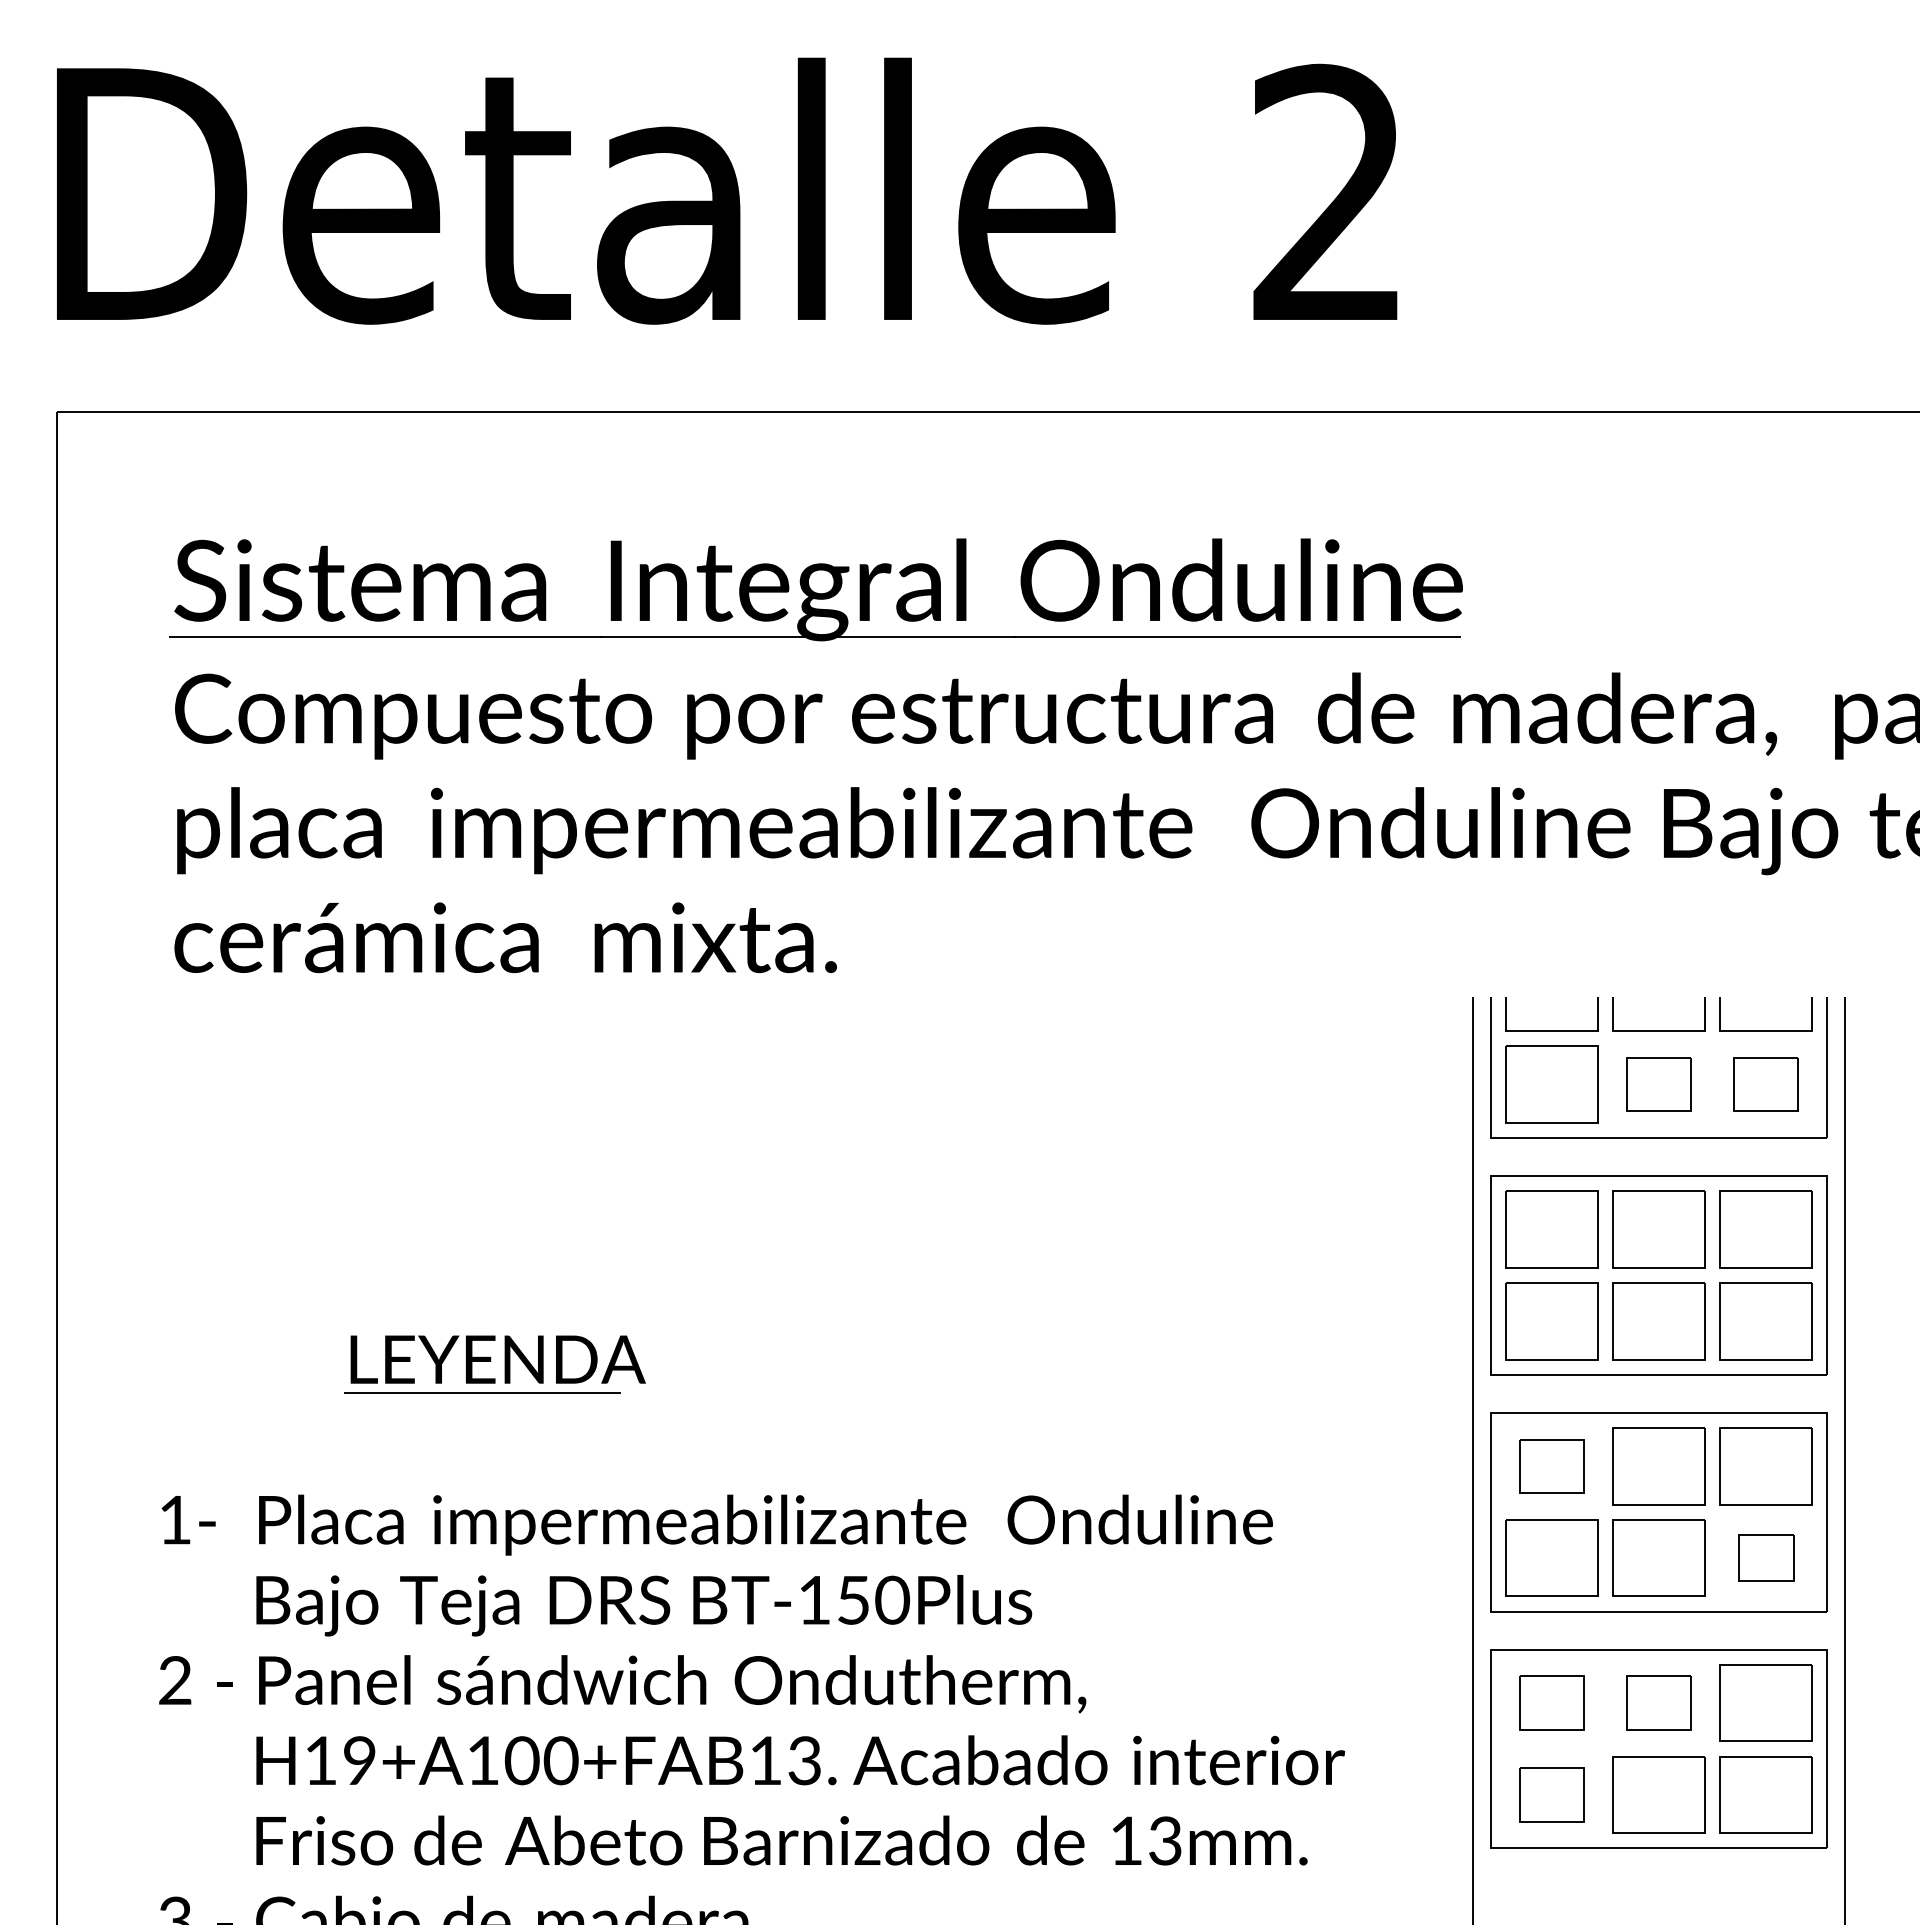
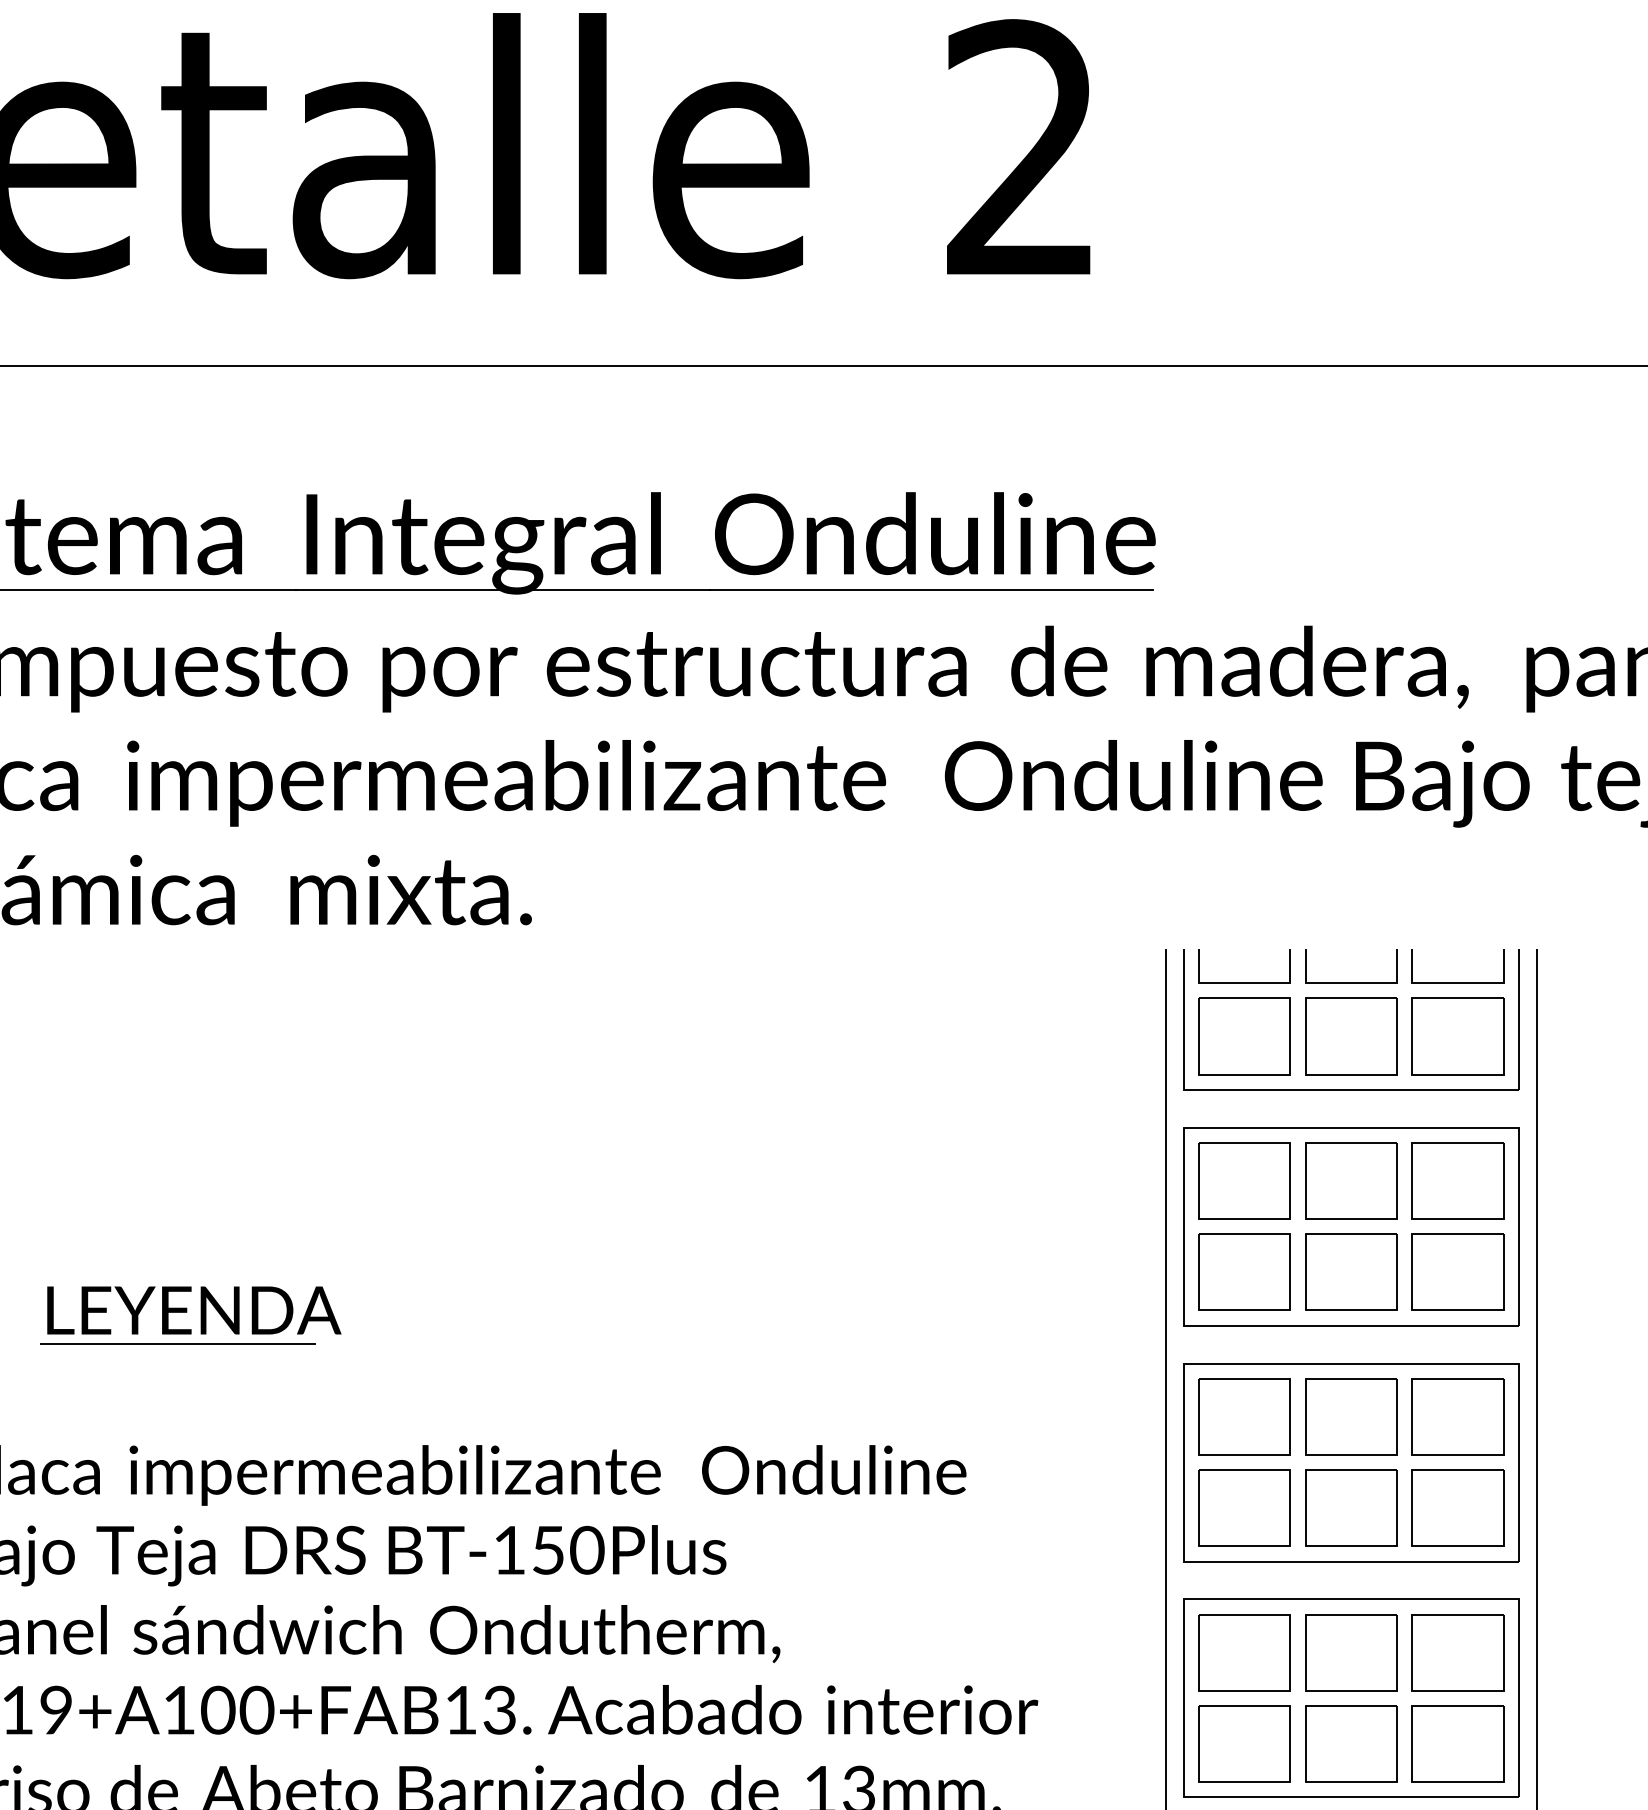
part: (1658, 1084) -> (1350, 1036), size x1.43
part: (1765, 1084) -> (1457, 1036), size x1.43
part: (1551, 1466) -> (1243, 1417), size x1.43
part: (1765, 1557) -> (1457, 1507), size x1.67
part: (1551, 1702) -> (1243, 1652), size x1.43
part: (1658, 1702) -> (1350, 1652), size x1.43
part: (1551, 1794) -> (1243, 1743), size x1.43

